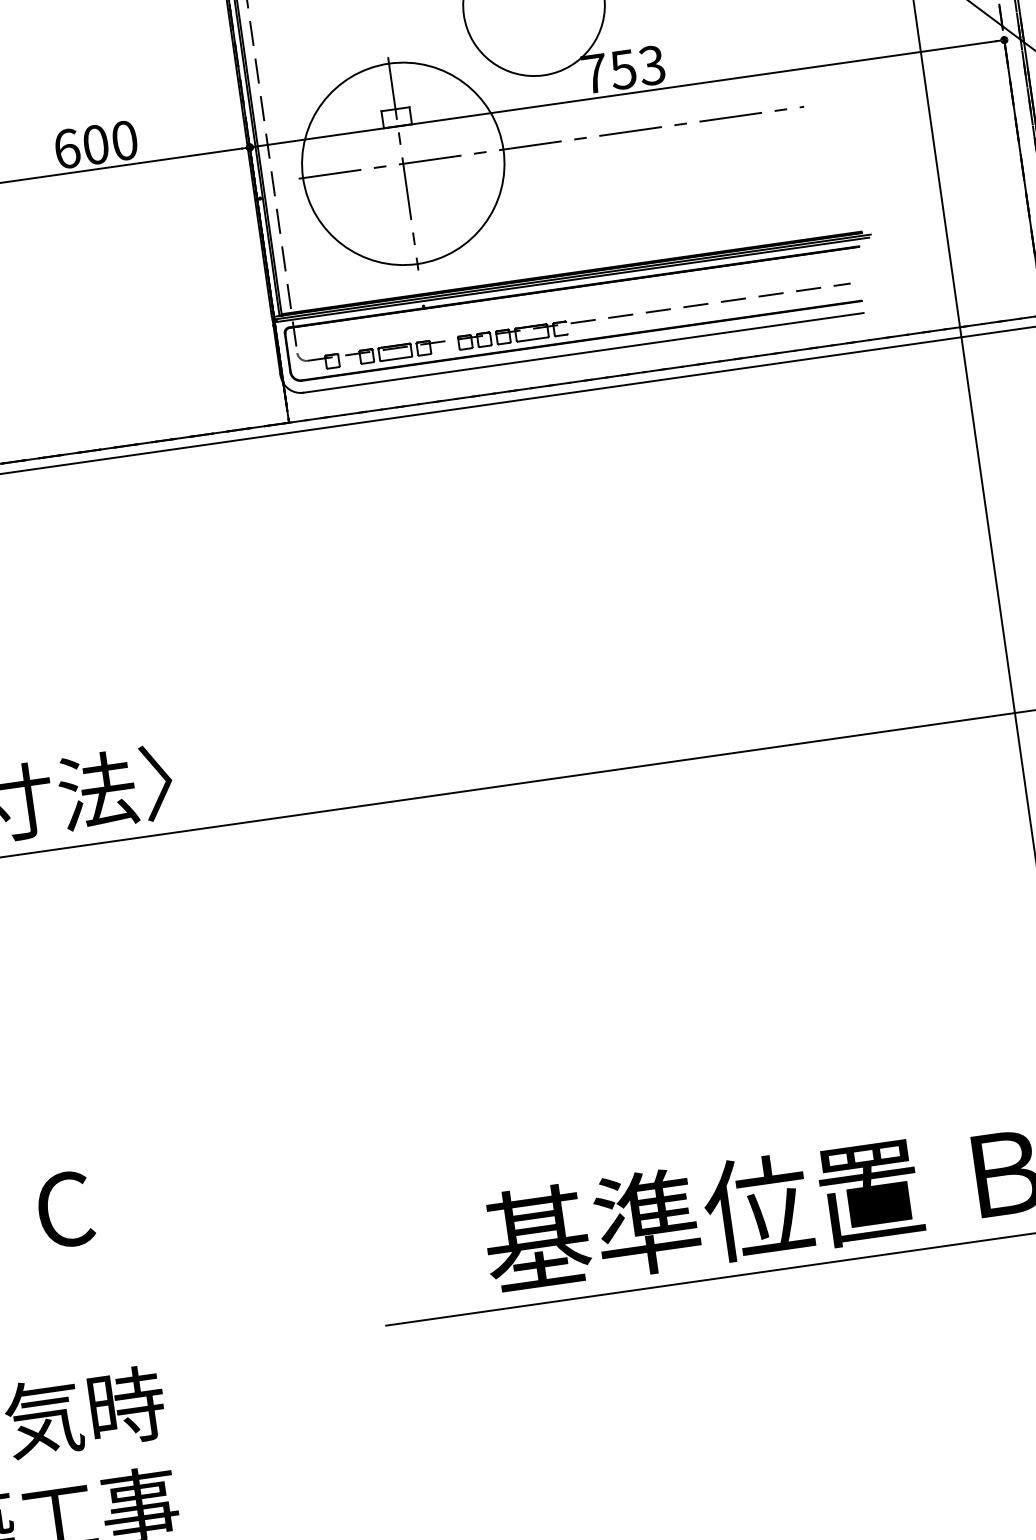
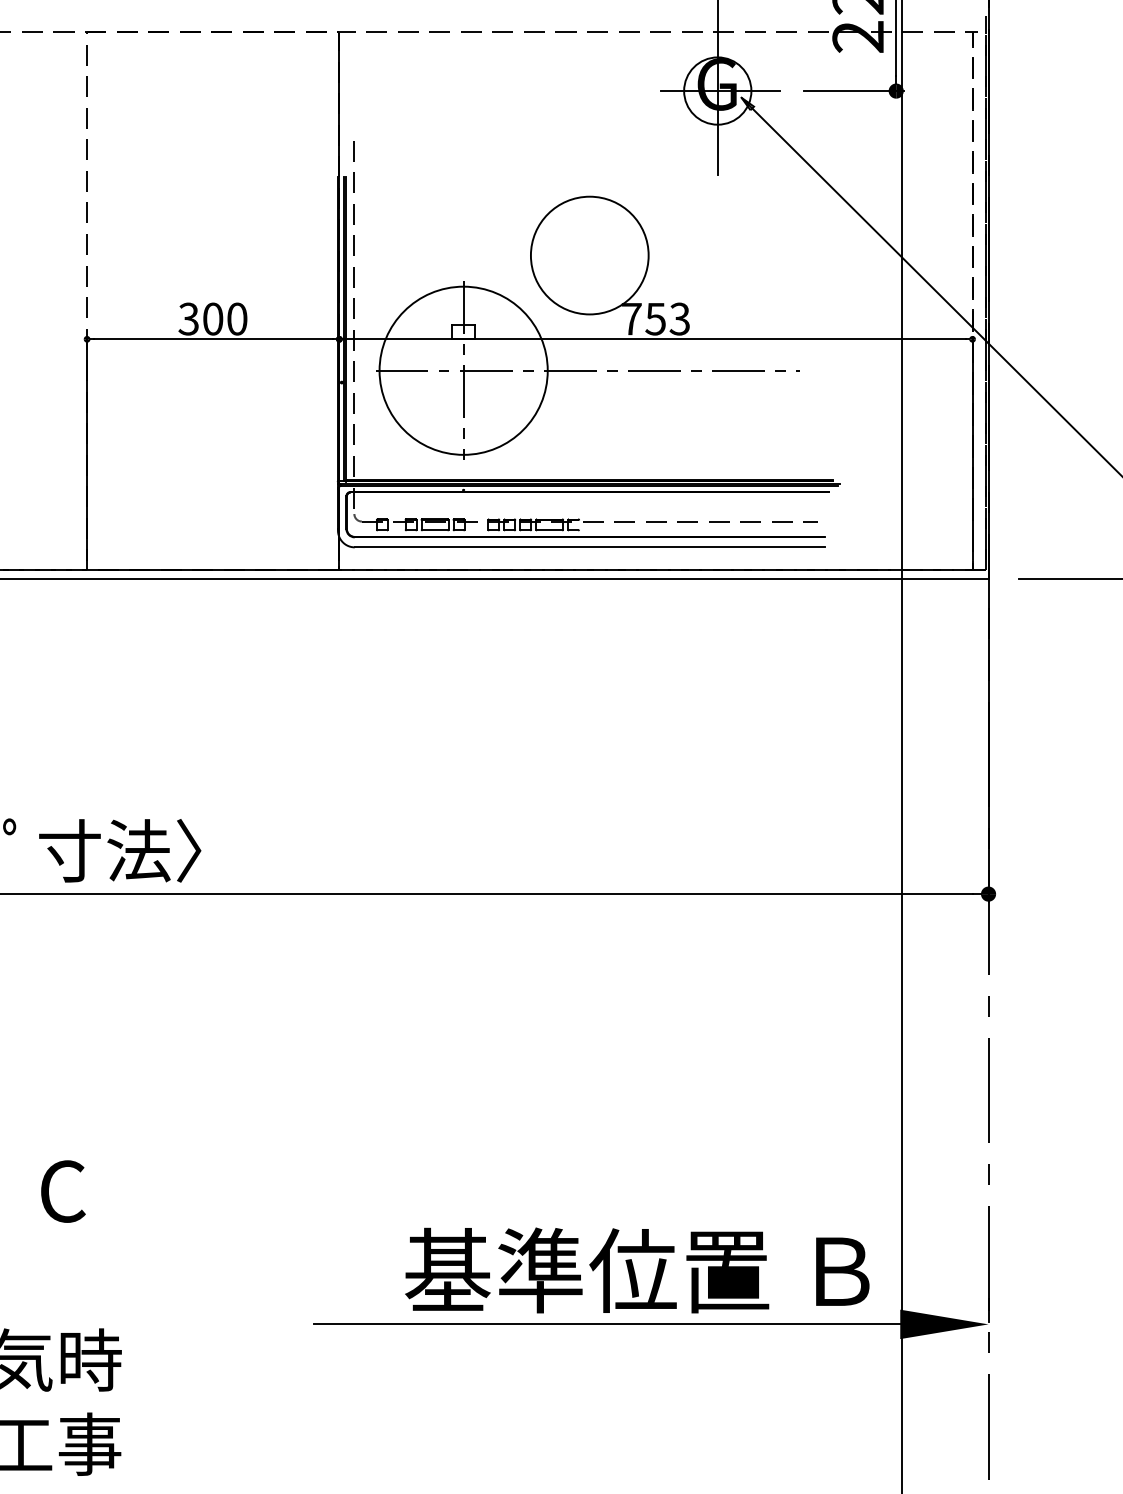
text: (66, 148) -> (188, 318), 600 -> 300

